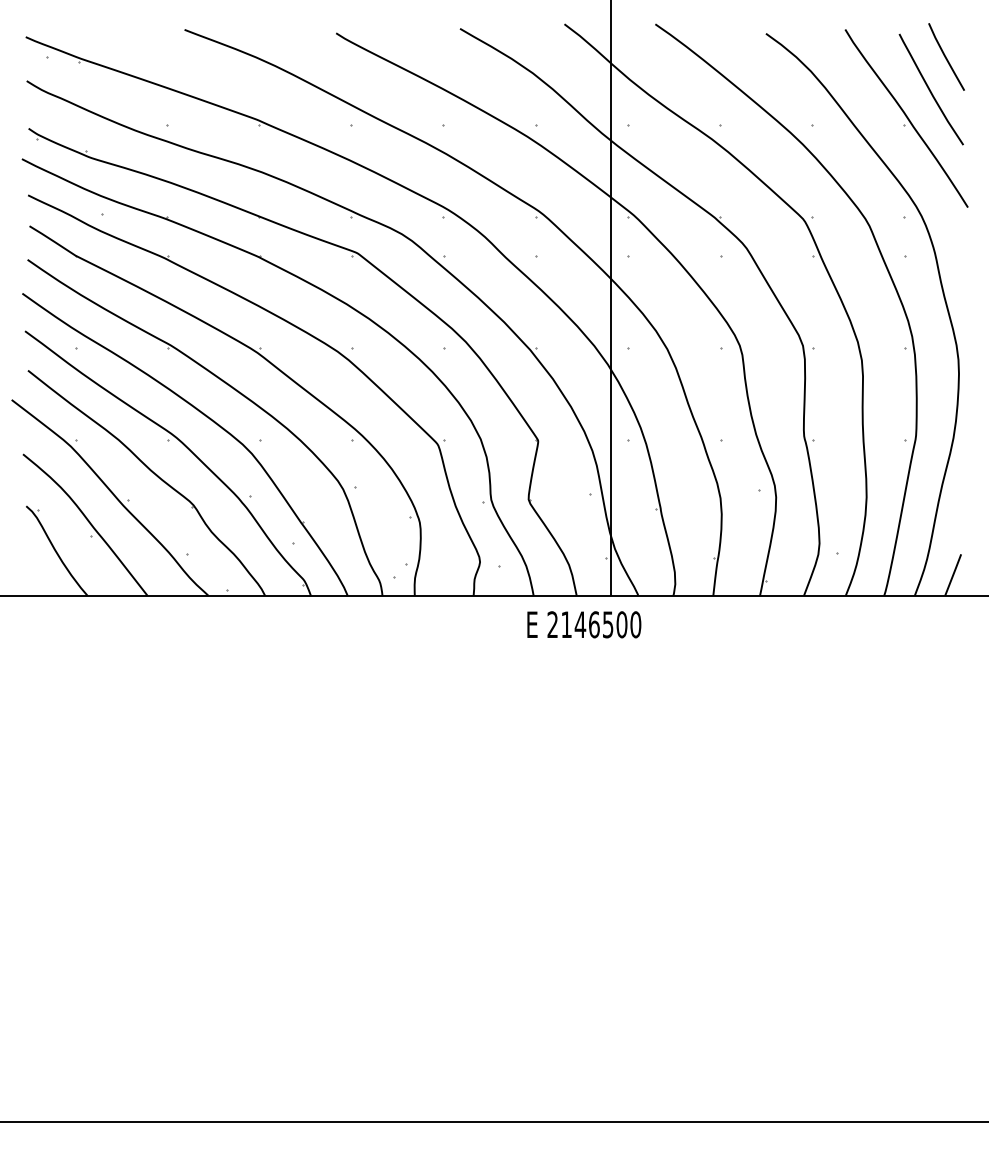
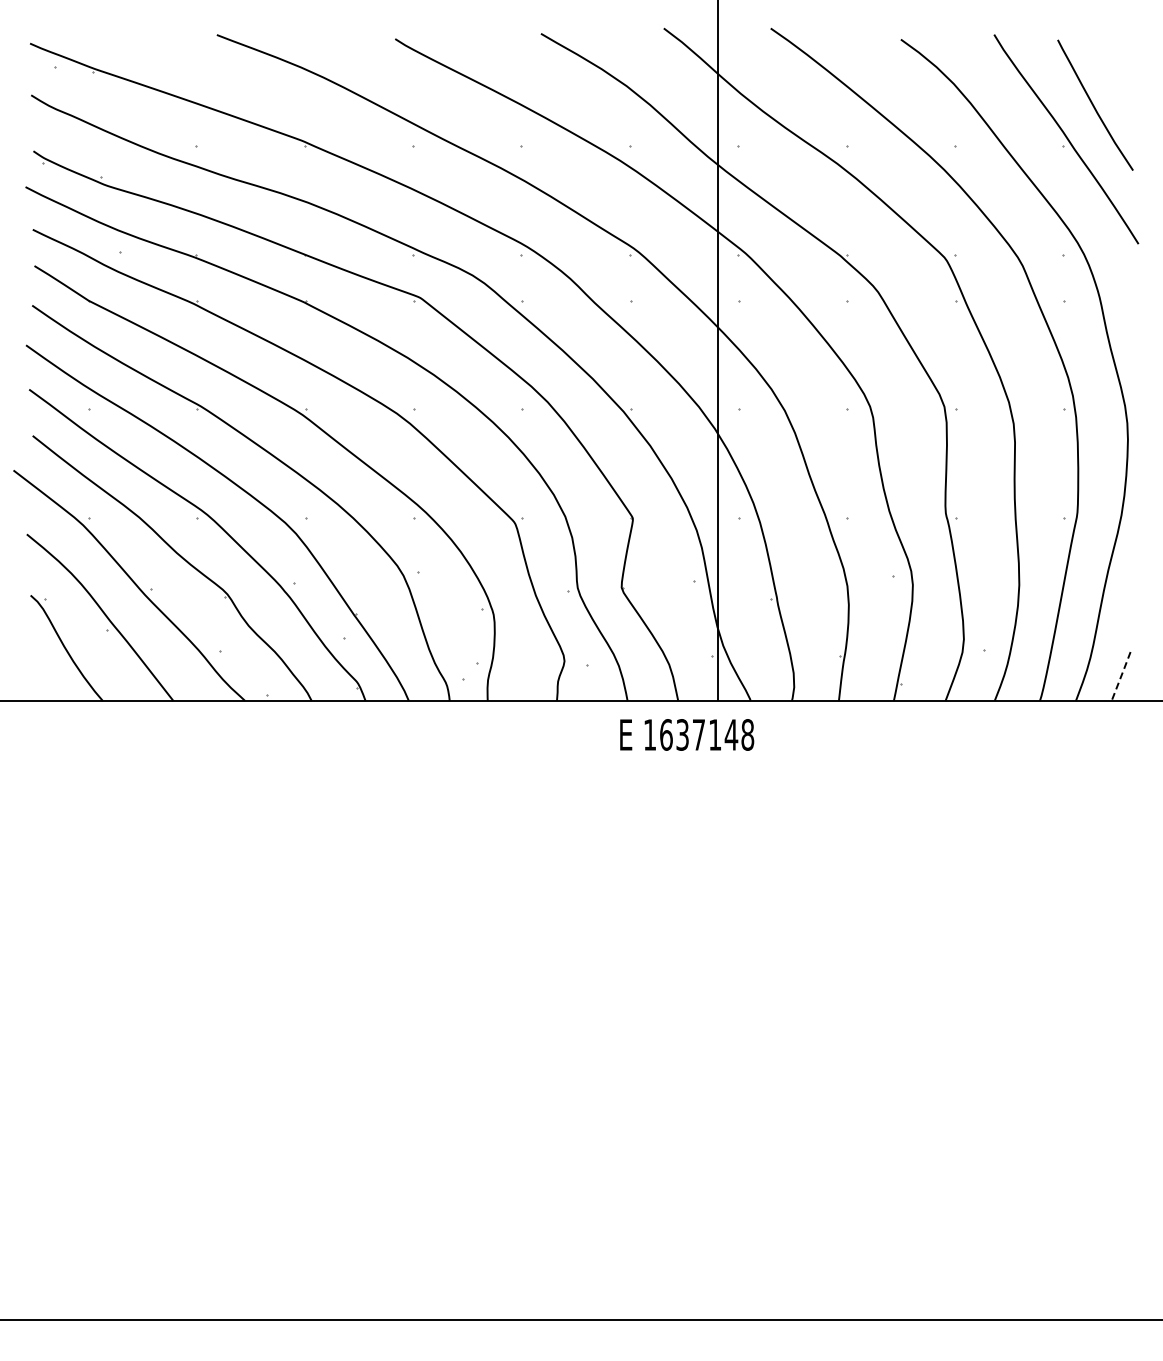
line: (945, 56) -> (1112, 66), removed
line: (953, 575) -> (1121, 676), solid -> dashed
text: (593, 624) -> (698, 734), 2146500 -> 1637148

